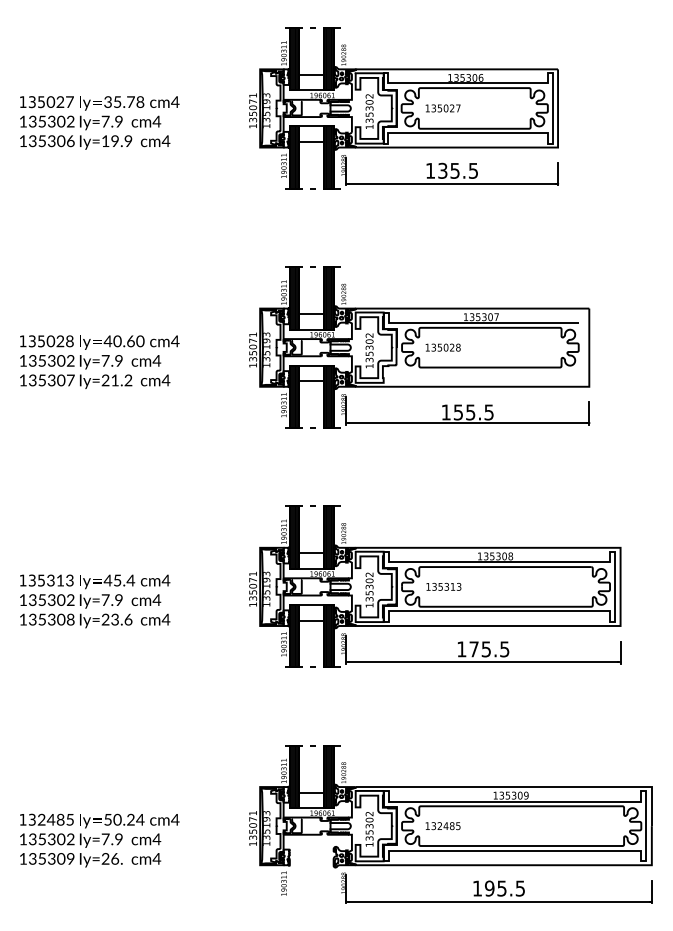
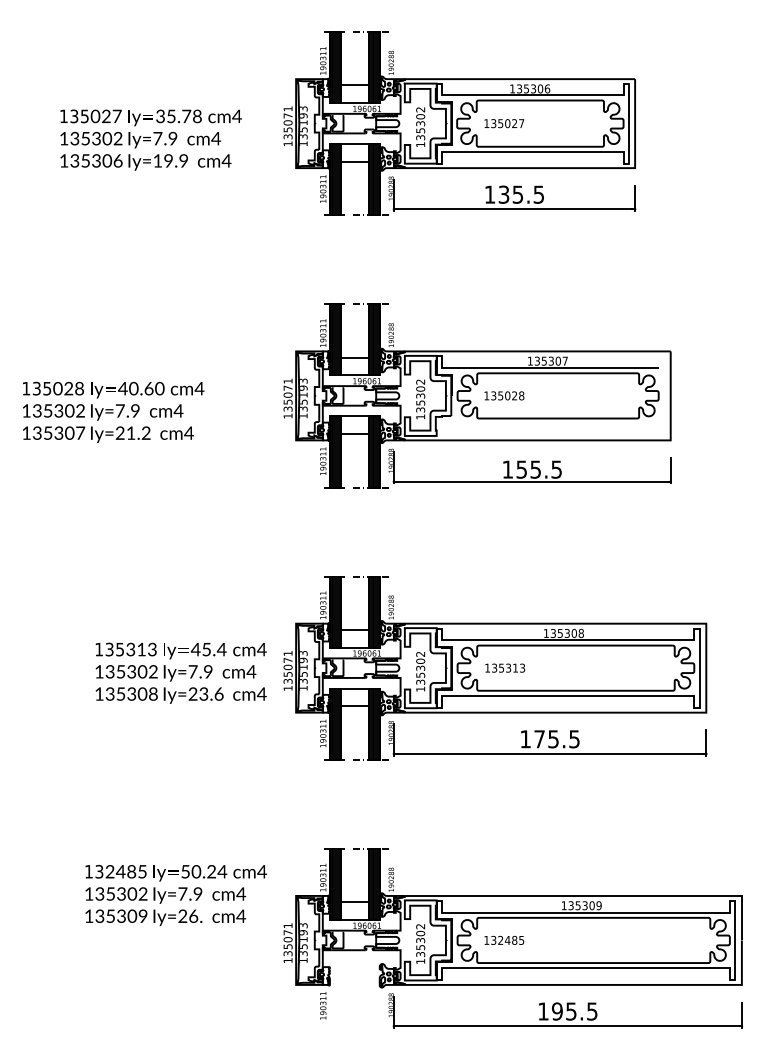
text: (99, 122) -> (150, 139), moved
text: (95, 601) -> (181, 673), moved
text: (99, 840) -> (175, 895), moved

